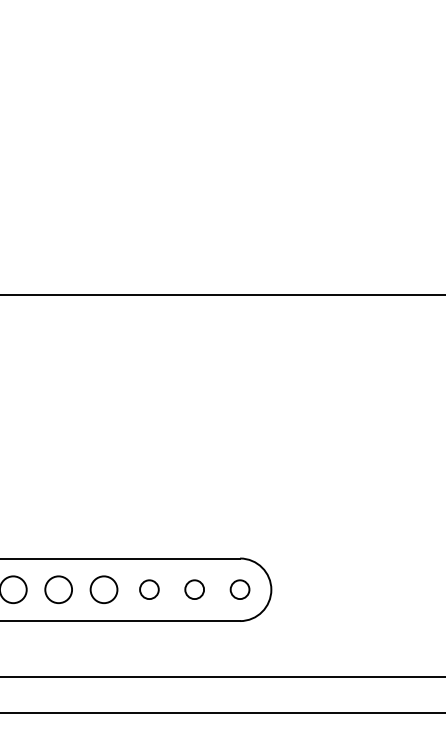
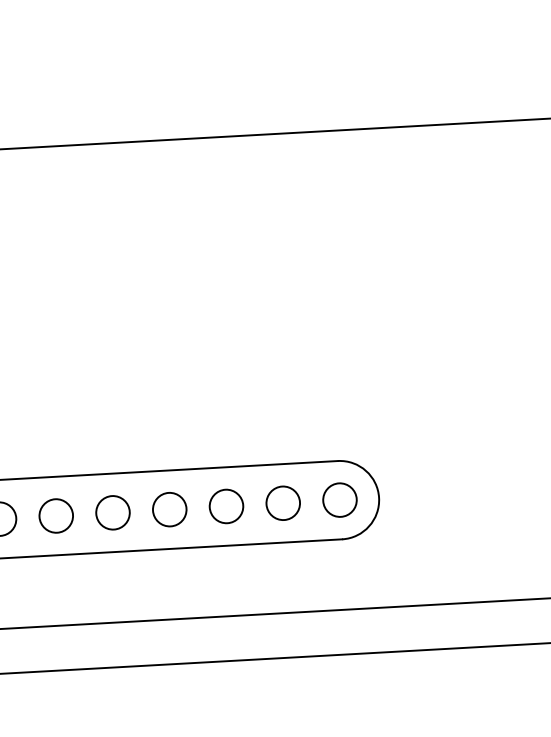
part: (149, 589) -> (226, 506), size x1.43
part: (194, 589) -> (282, 502), size x1.43
part: (239, 589) -> (339, 499), size x1.43

